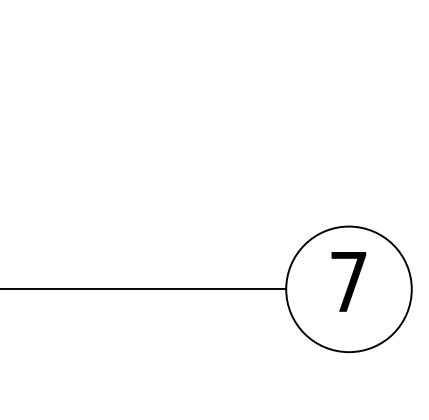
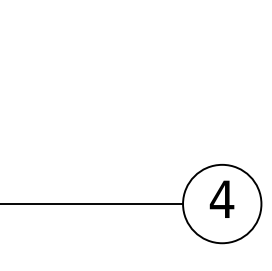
text: (347, 280) -> (221, 198), 7 -> 4

